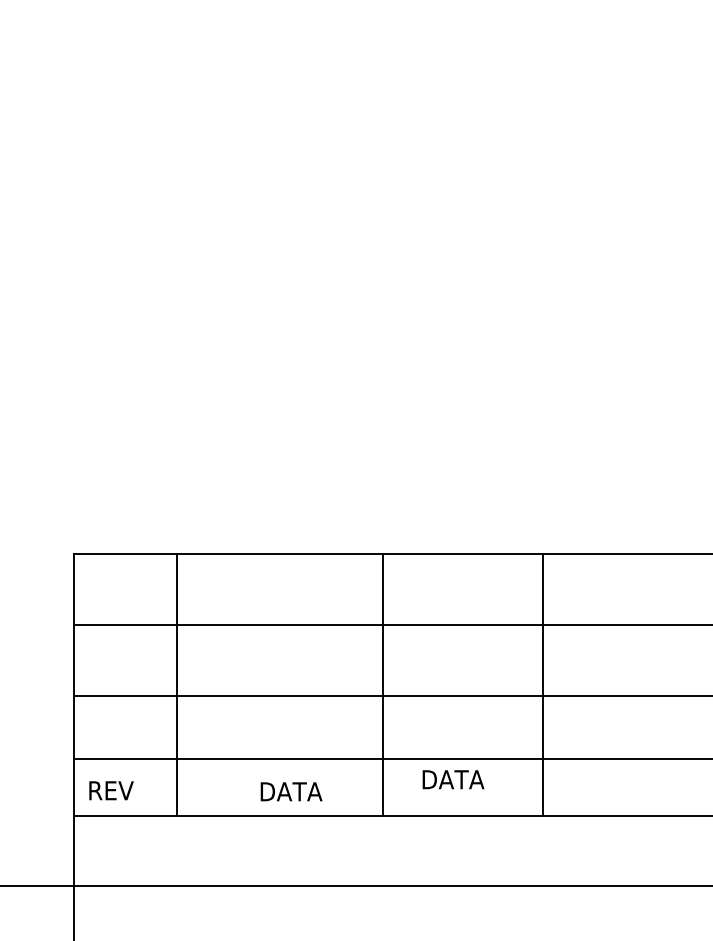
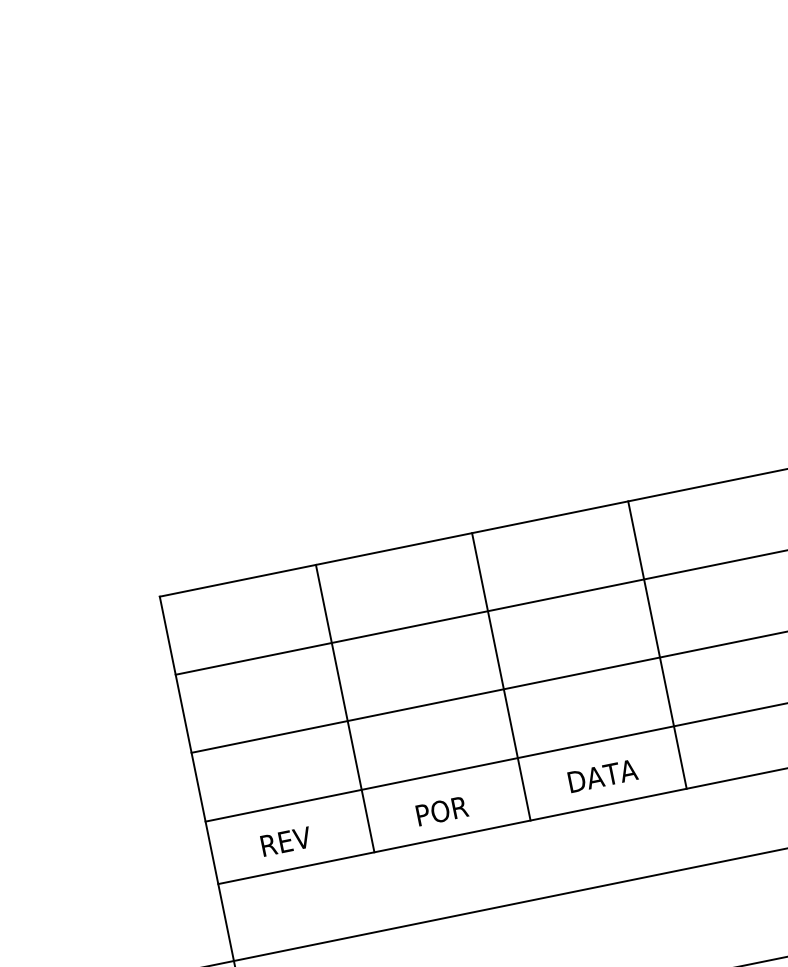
line: (176, 684) -> (344, 708), moved
line: (383, 684) -> (501, 676), moved
line: (542, 684) -> (657, 644), moved
text: (453, 779) -> (602, 775), moved
text: (111, 790) -> (286, 841), moved
text: (292, 791) -> (452, 808), DATA -> POR

